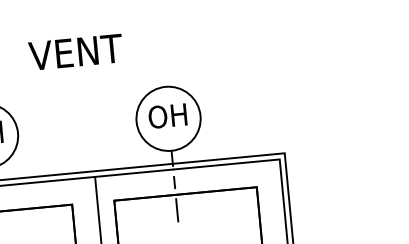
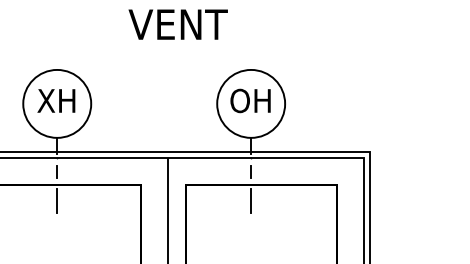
text: (75, 52) -> (177, 24), moved

